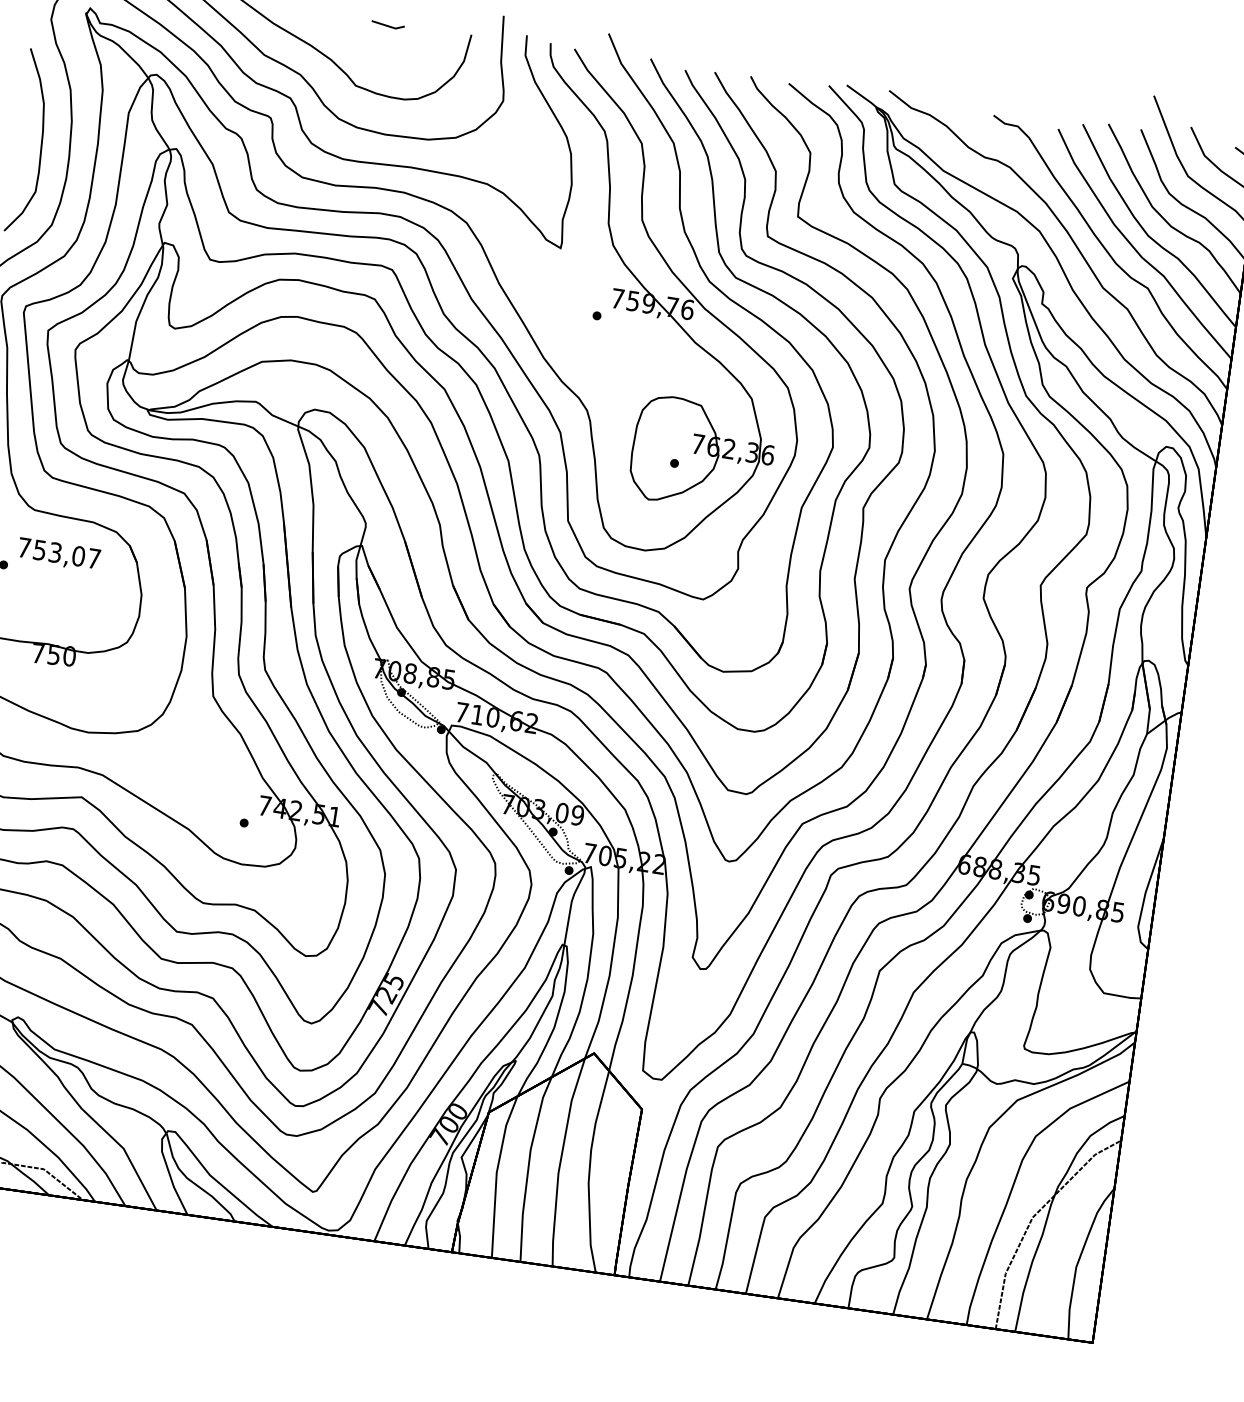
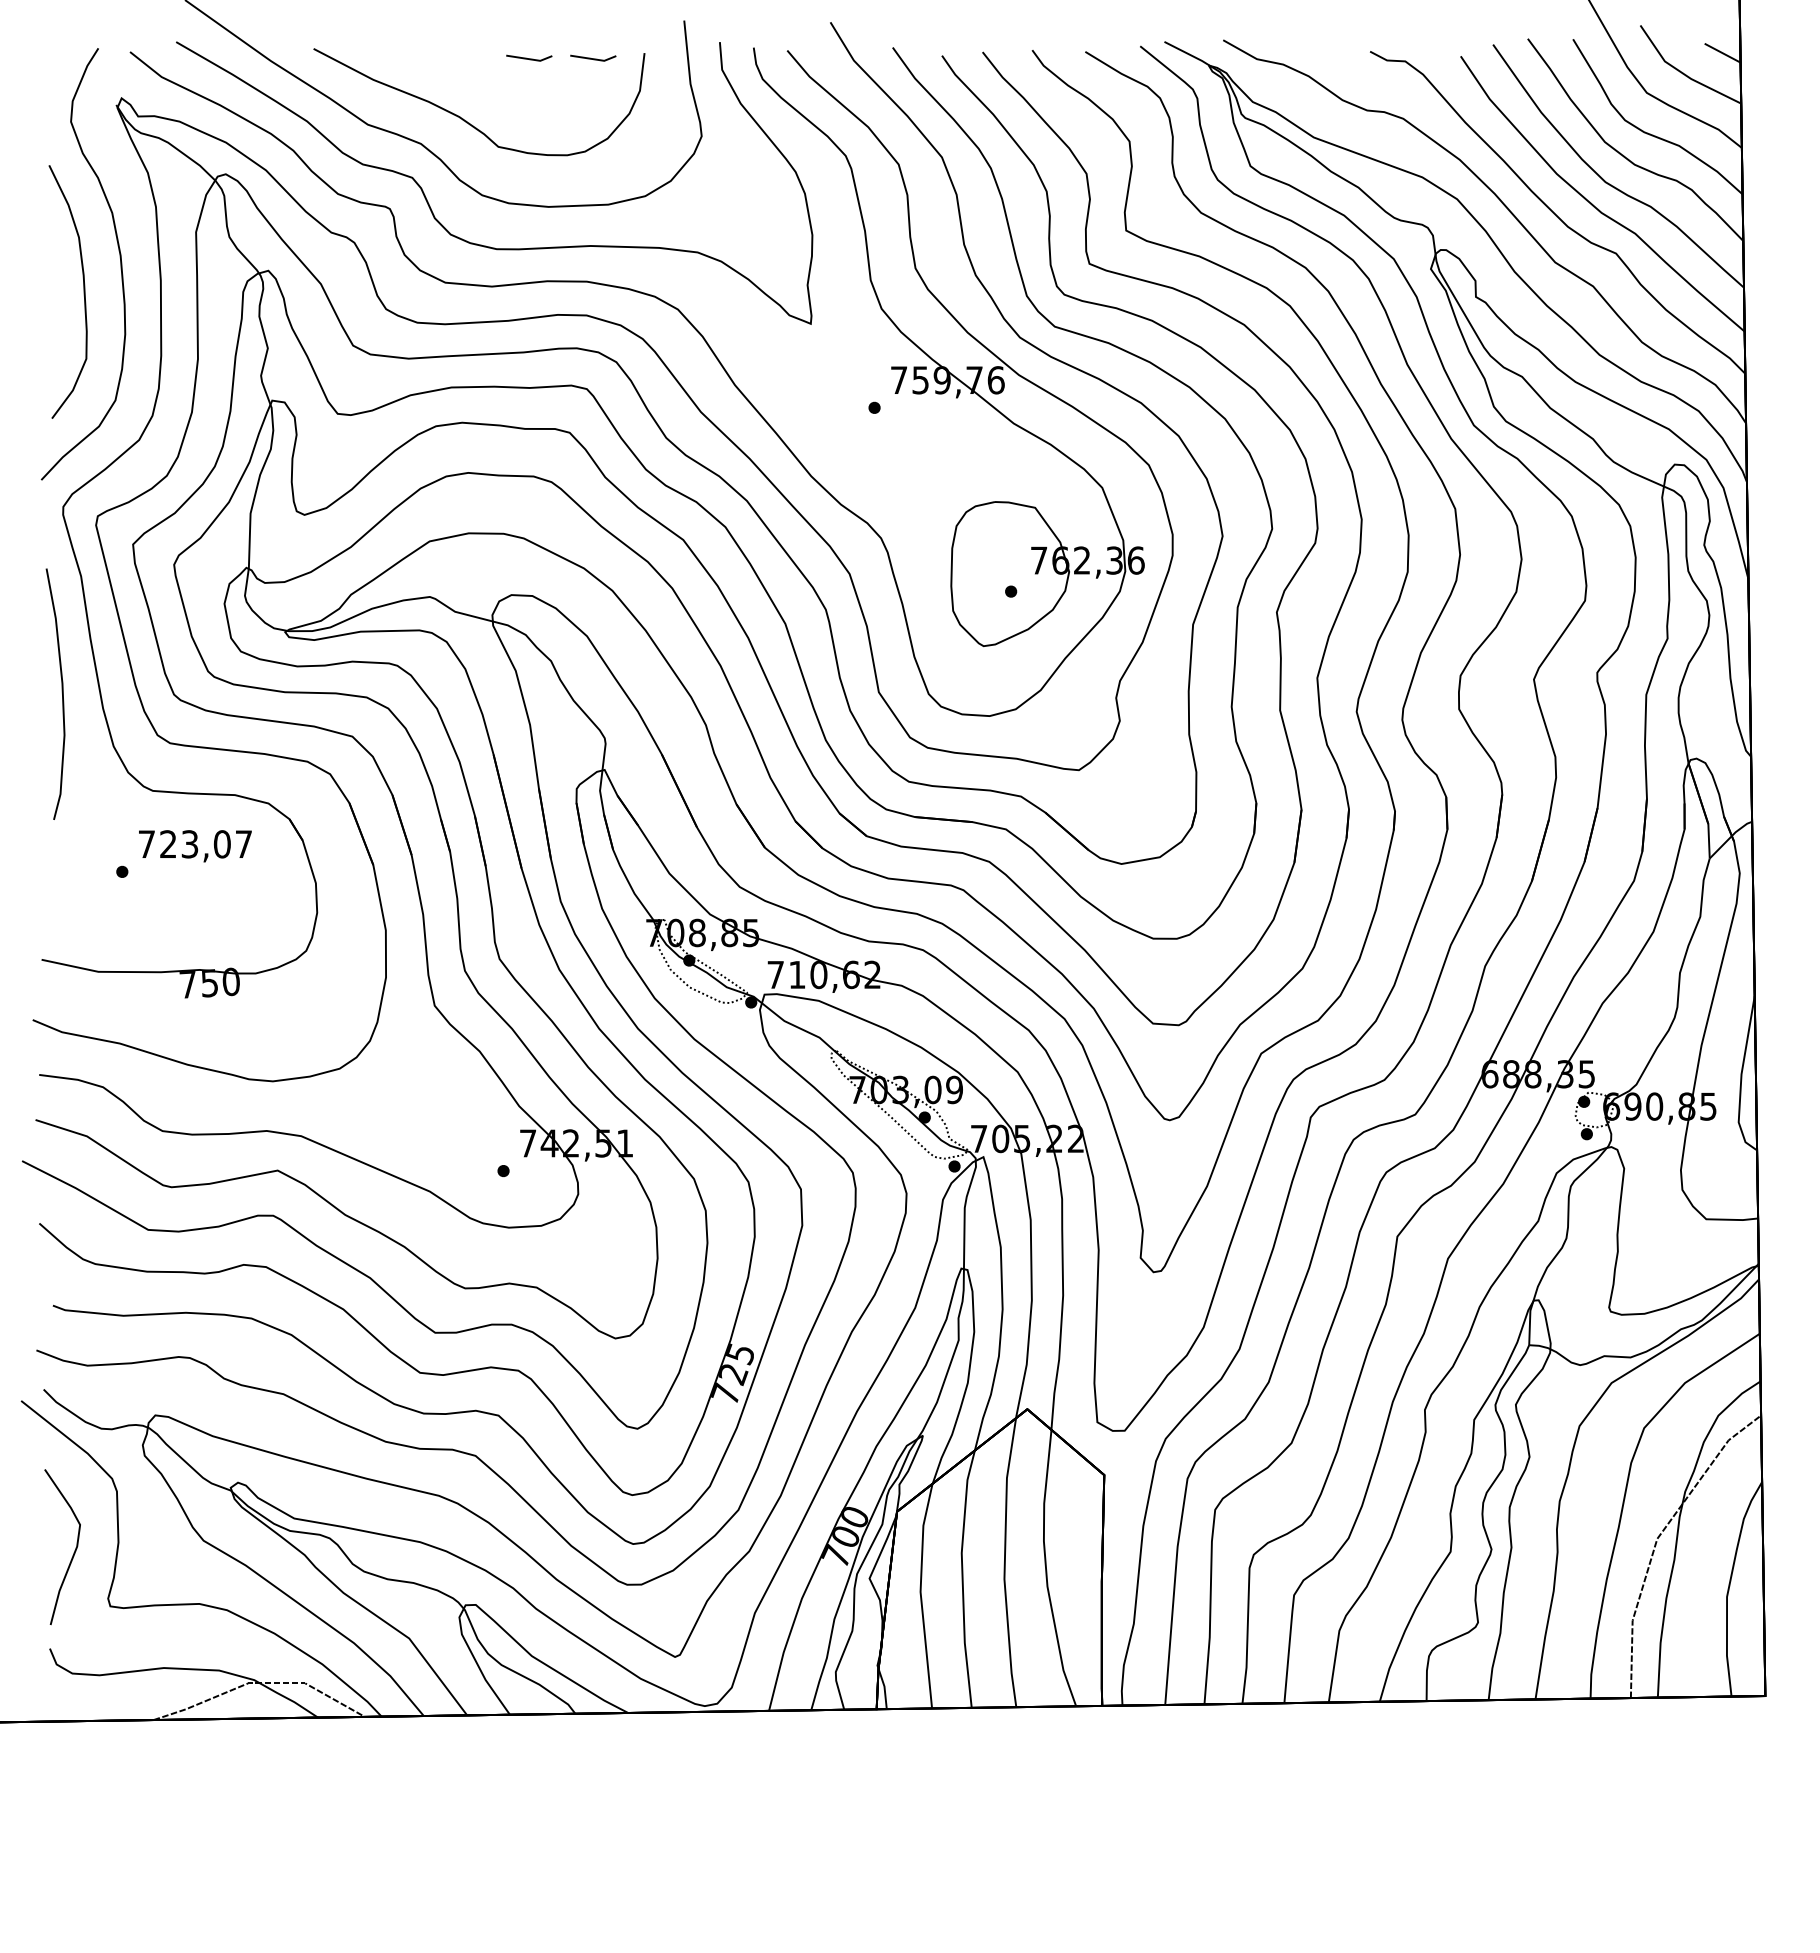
line: (434, 32) -> (593, 58), added
text: (39, 550) -> (168, 844), 753,07 -> 723,07

